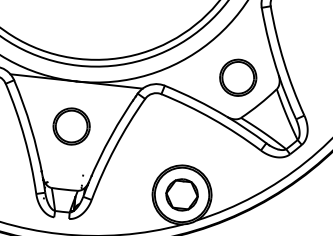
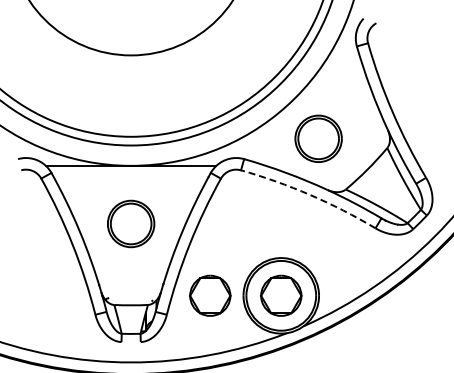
part: (238, 77) -> (318, 138), moved
arc: (213, 118) -> (310, 194), solid -> dashed
part: (127, 188) -> (210, 295), added

